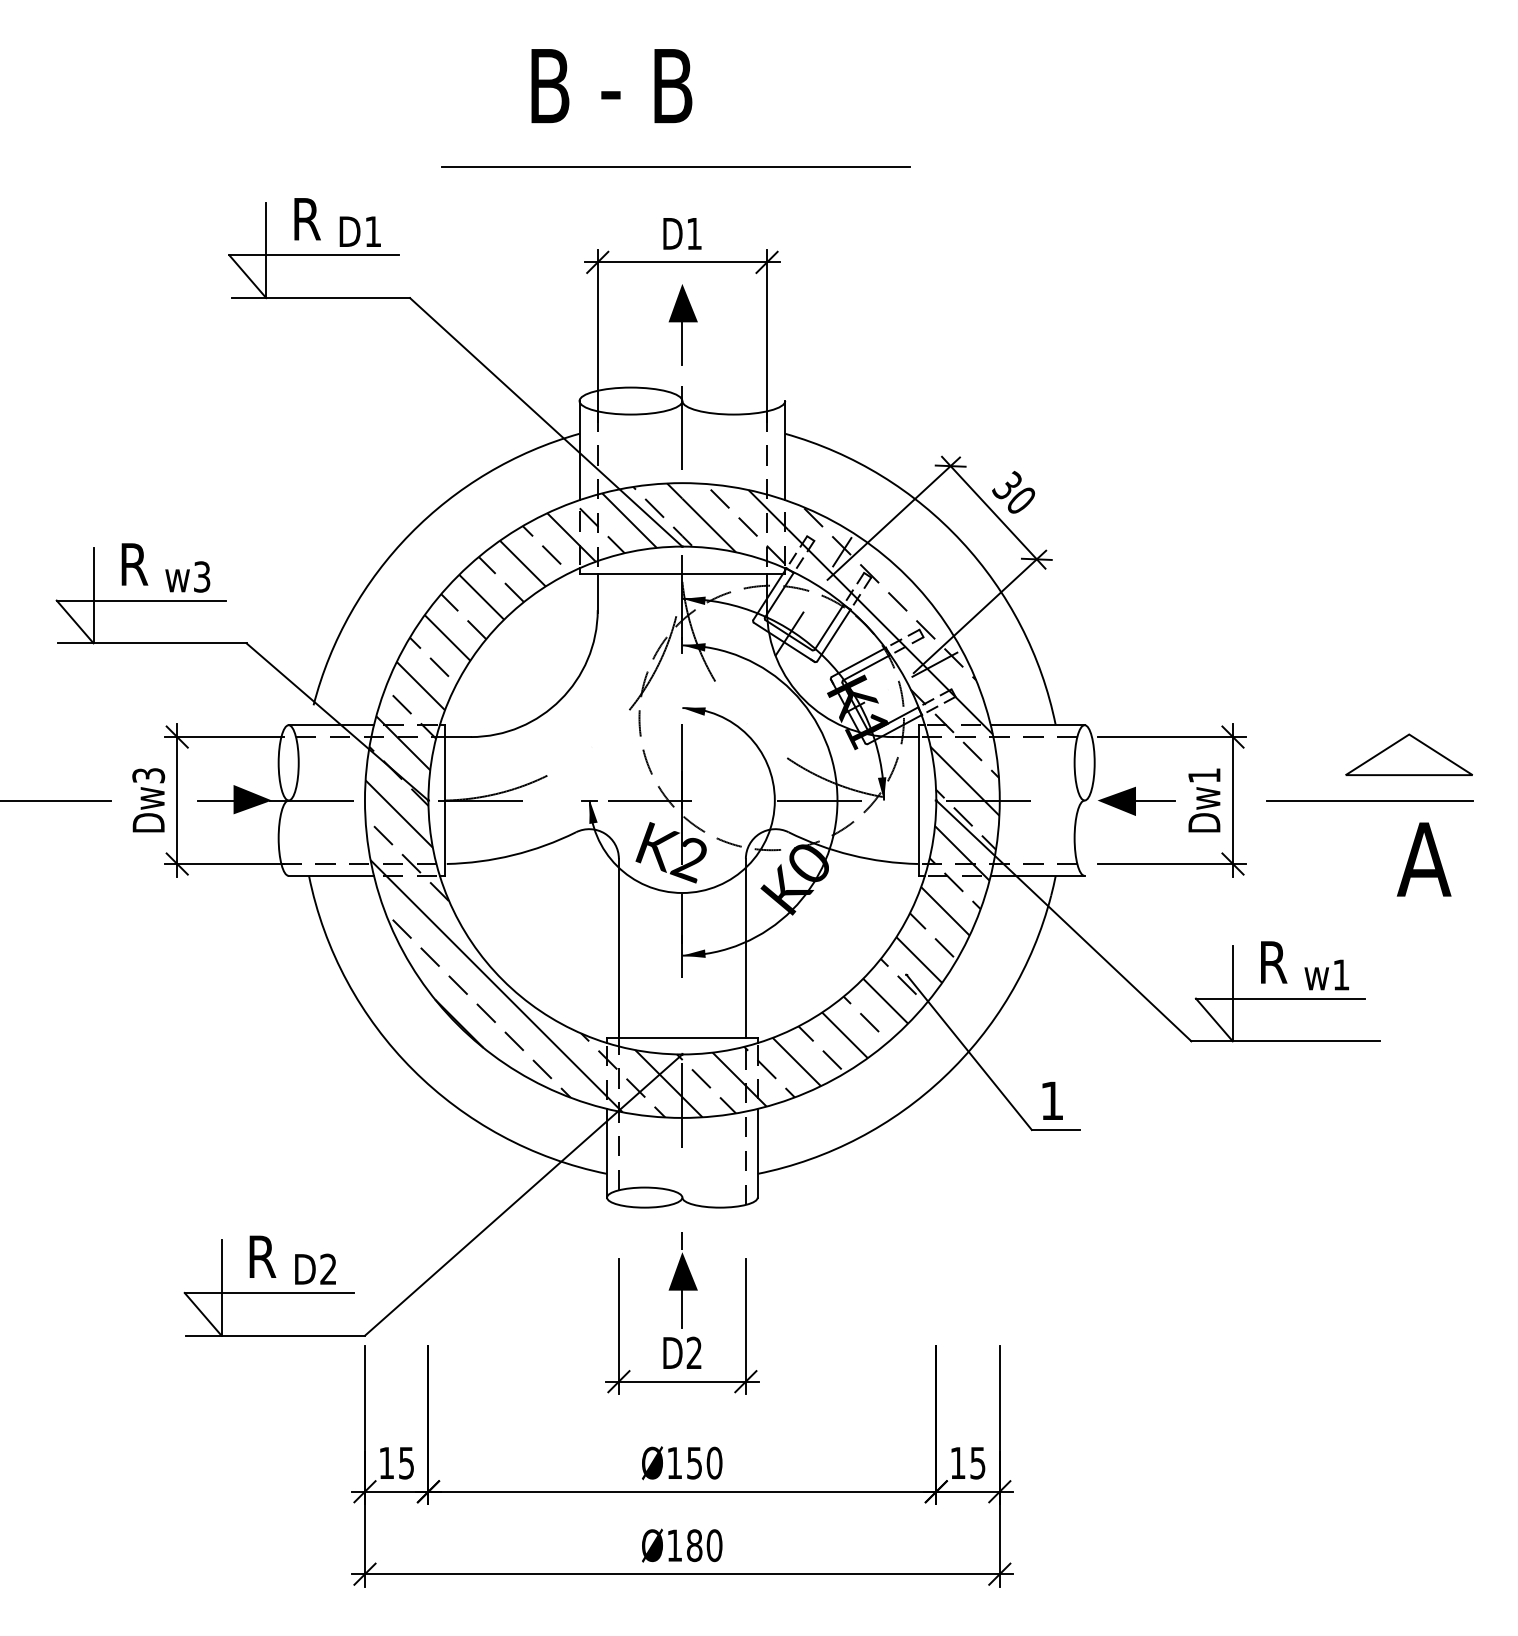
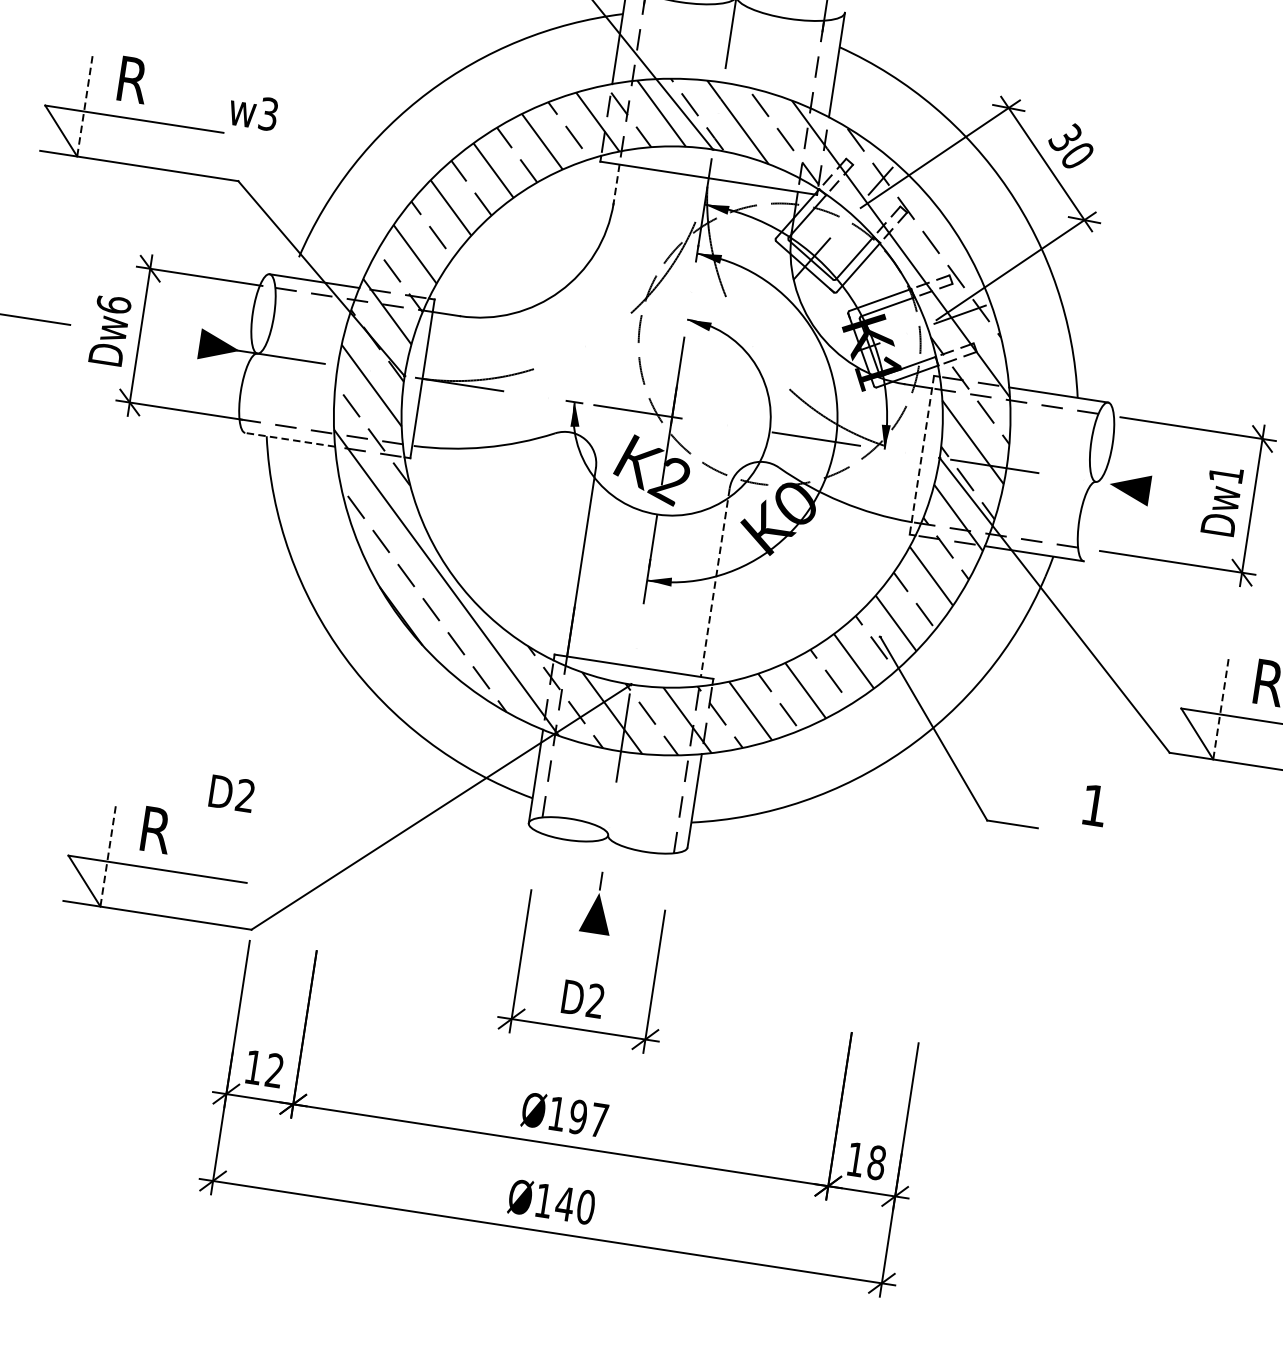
text: (187, 576) -> (253, 111), moved
line: (597, 593) -> (616, 185), solid -> dashed
line: (93, 595) -> (84, 106), solid -> dashed
text: (148, 775) -> (113, 304), Dw3 -> Dw6
line: (215, 800) -> (180, 341), removed
line: (1155, 800) -> (1170, 493), removed
line: (919, 801) -> (921, 456), solid -> dashed
line: (331, 875) -> (290, 439), solid -> dashed
line: (745, 948) -> (714, 583), solid -> dashed
line: (1232, 993) -> (1220, 709), solid -> dashed
text: (1052, 1100) -> (1094, 805), moved
text: (315, 1268) -> (232, 792), moved
line: (221, 1288) -> (107, 856), solid -> dashed
line: (682, 1308) -> (590, 952), removed
text: (406, 1462) -> (274, 1069), 15 -> 12
text: (704, 1462) -> (588, 1118), Ø150 -> Ø197
text: (977, 1462) -> (876, 1162), 15 -> 18
text: (694, 1545) -> (564, 1203), Ø180 -> Ø140

